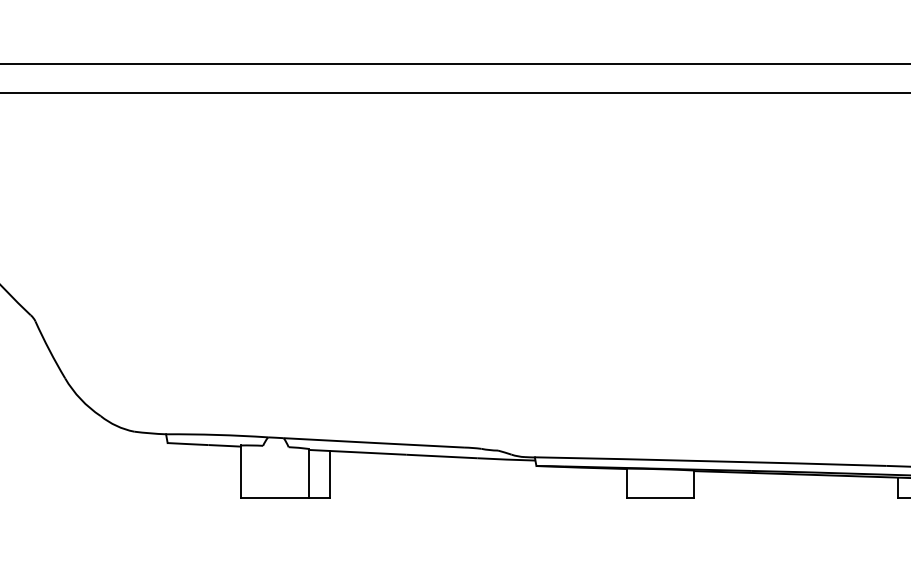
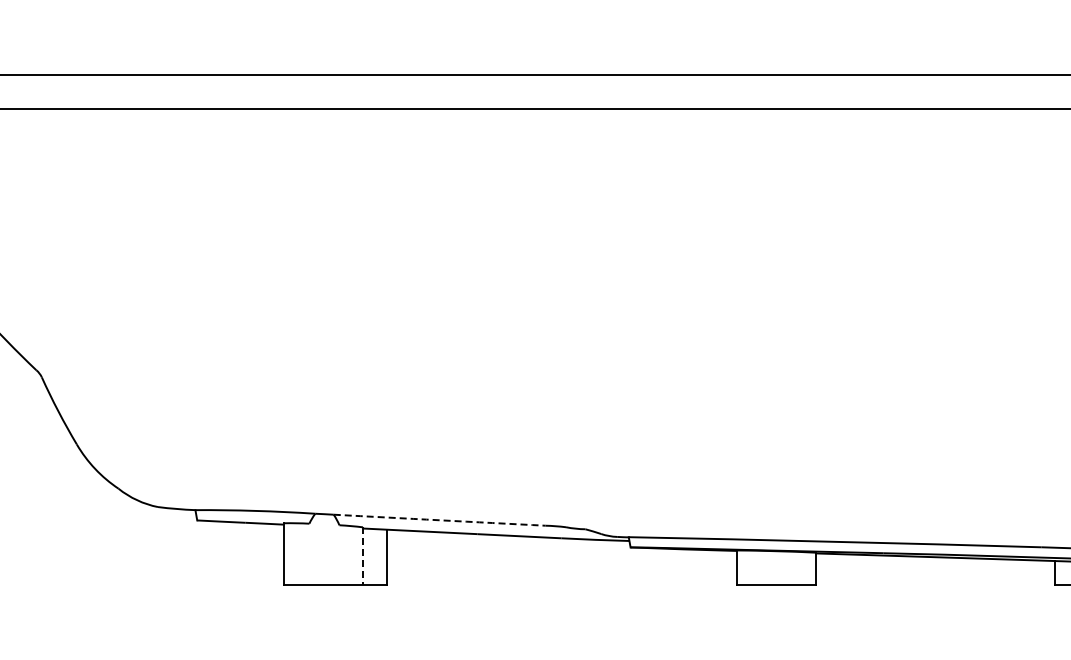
arc: (373, 443) -> (439, 520), solid -> dashed
line: (308, 473) -> (362, 556), solid -> dashed

